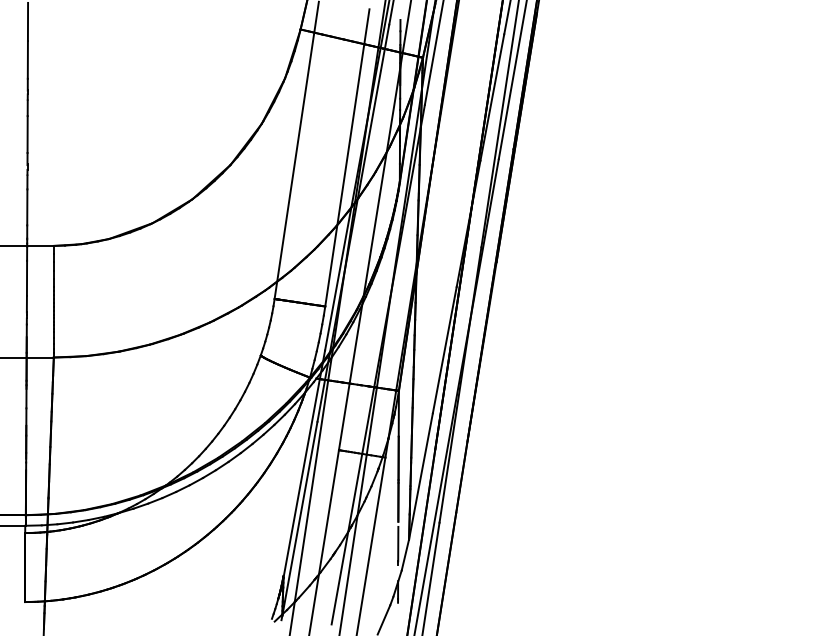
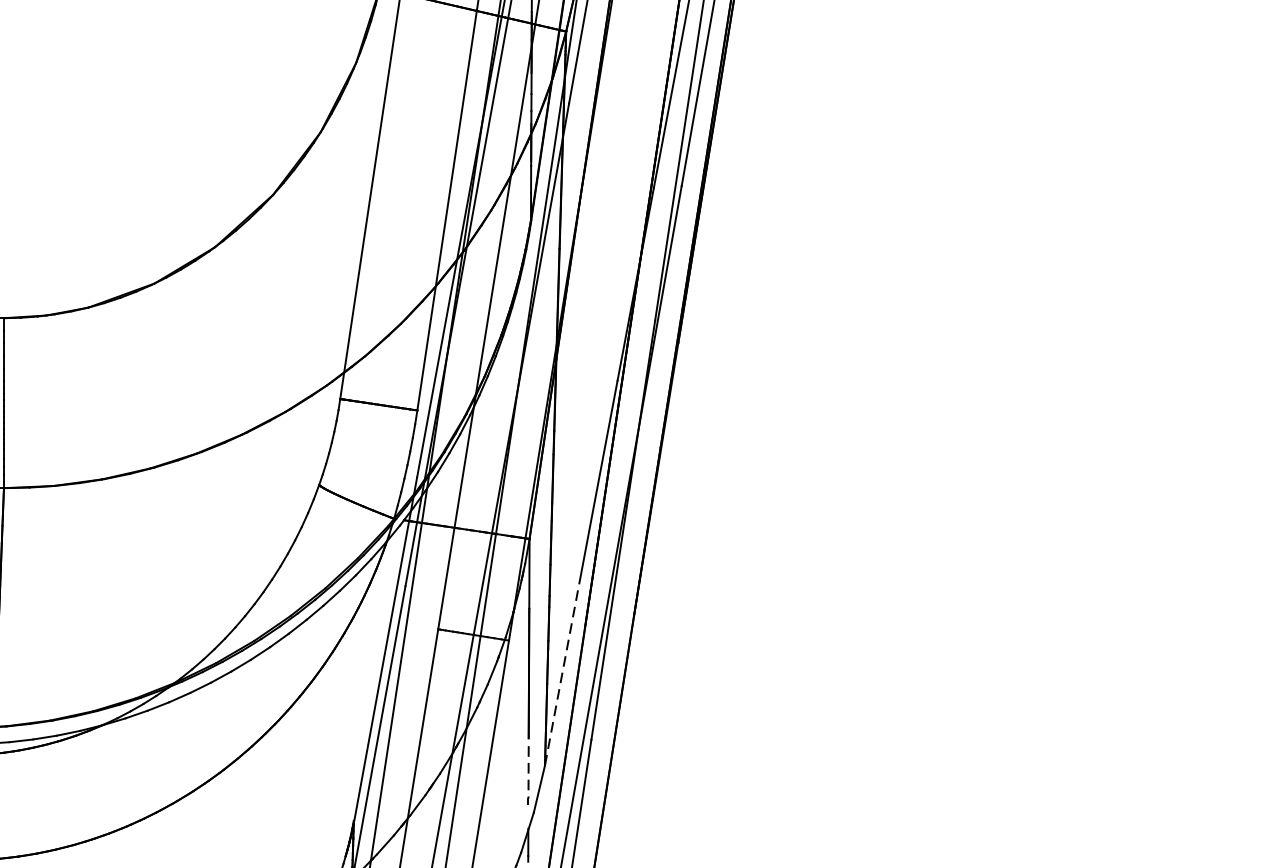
line: (421, 475) -> (563, 667), solid -> dashed
line: (398, 544) -> (528, 772), solid -> dashed

